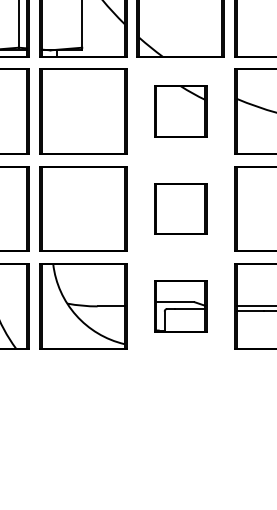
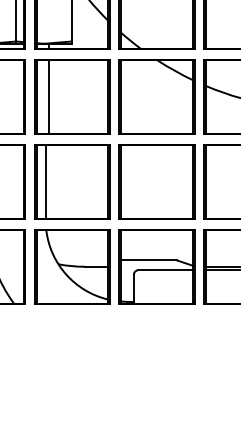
line: (56, 111) -> (49, 97), added
part: (180, 111) -> (157, 97), size x1.67
line: (52, 208) -> (45, 181), added
part: (180, 208) -> (157, 181), size x1.67
part: (180, 306) -> (157, 266), size x1.67

